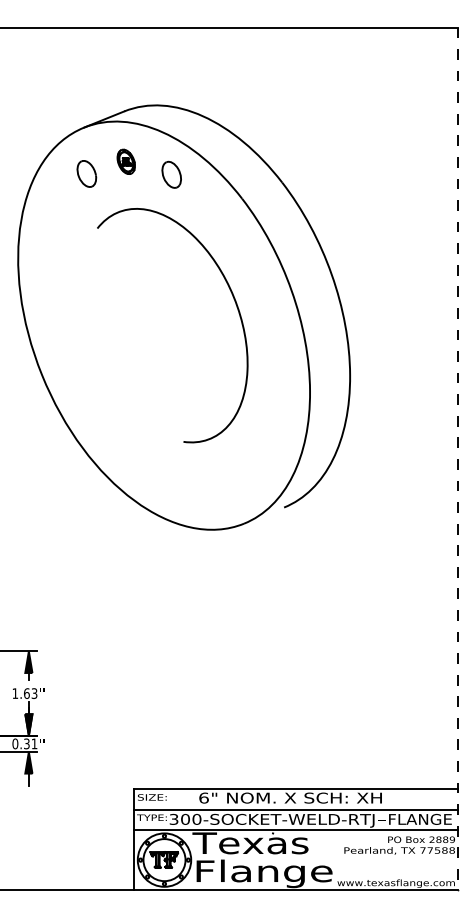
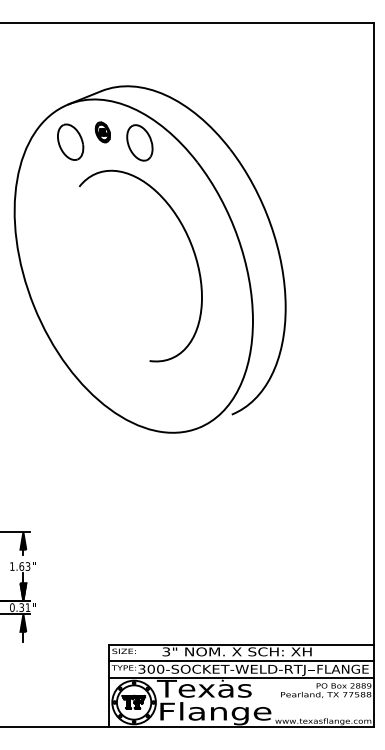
part: (86, 173) -> (70, 141), size x1.67
part: (171, 174) -> (139, 142), size x1.67
line: (457, 459) -> (373, 375), dashed -> solid
text: (203, 797) -> (165, 651), 6" -> 3"

